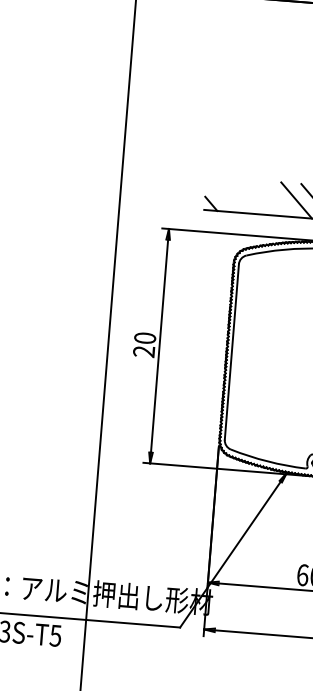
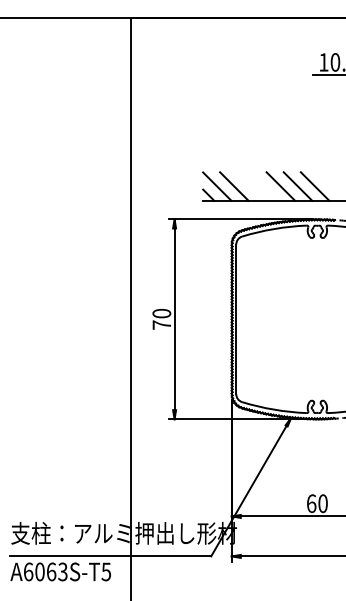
line: (222, 194) -> (217, 186), added
line: (242, 196) -> (234, 186), added
text: (143, 350) -> (161, 324), 20 -> 70

